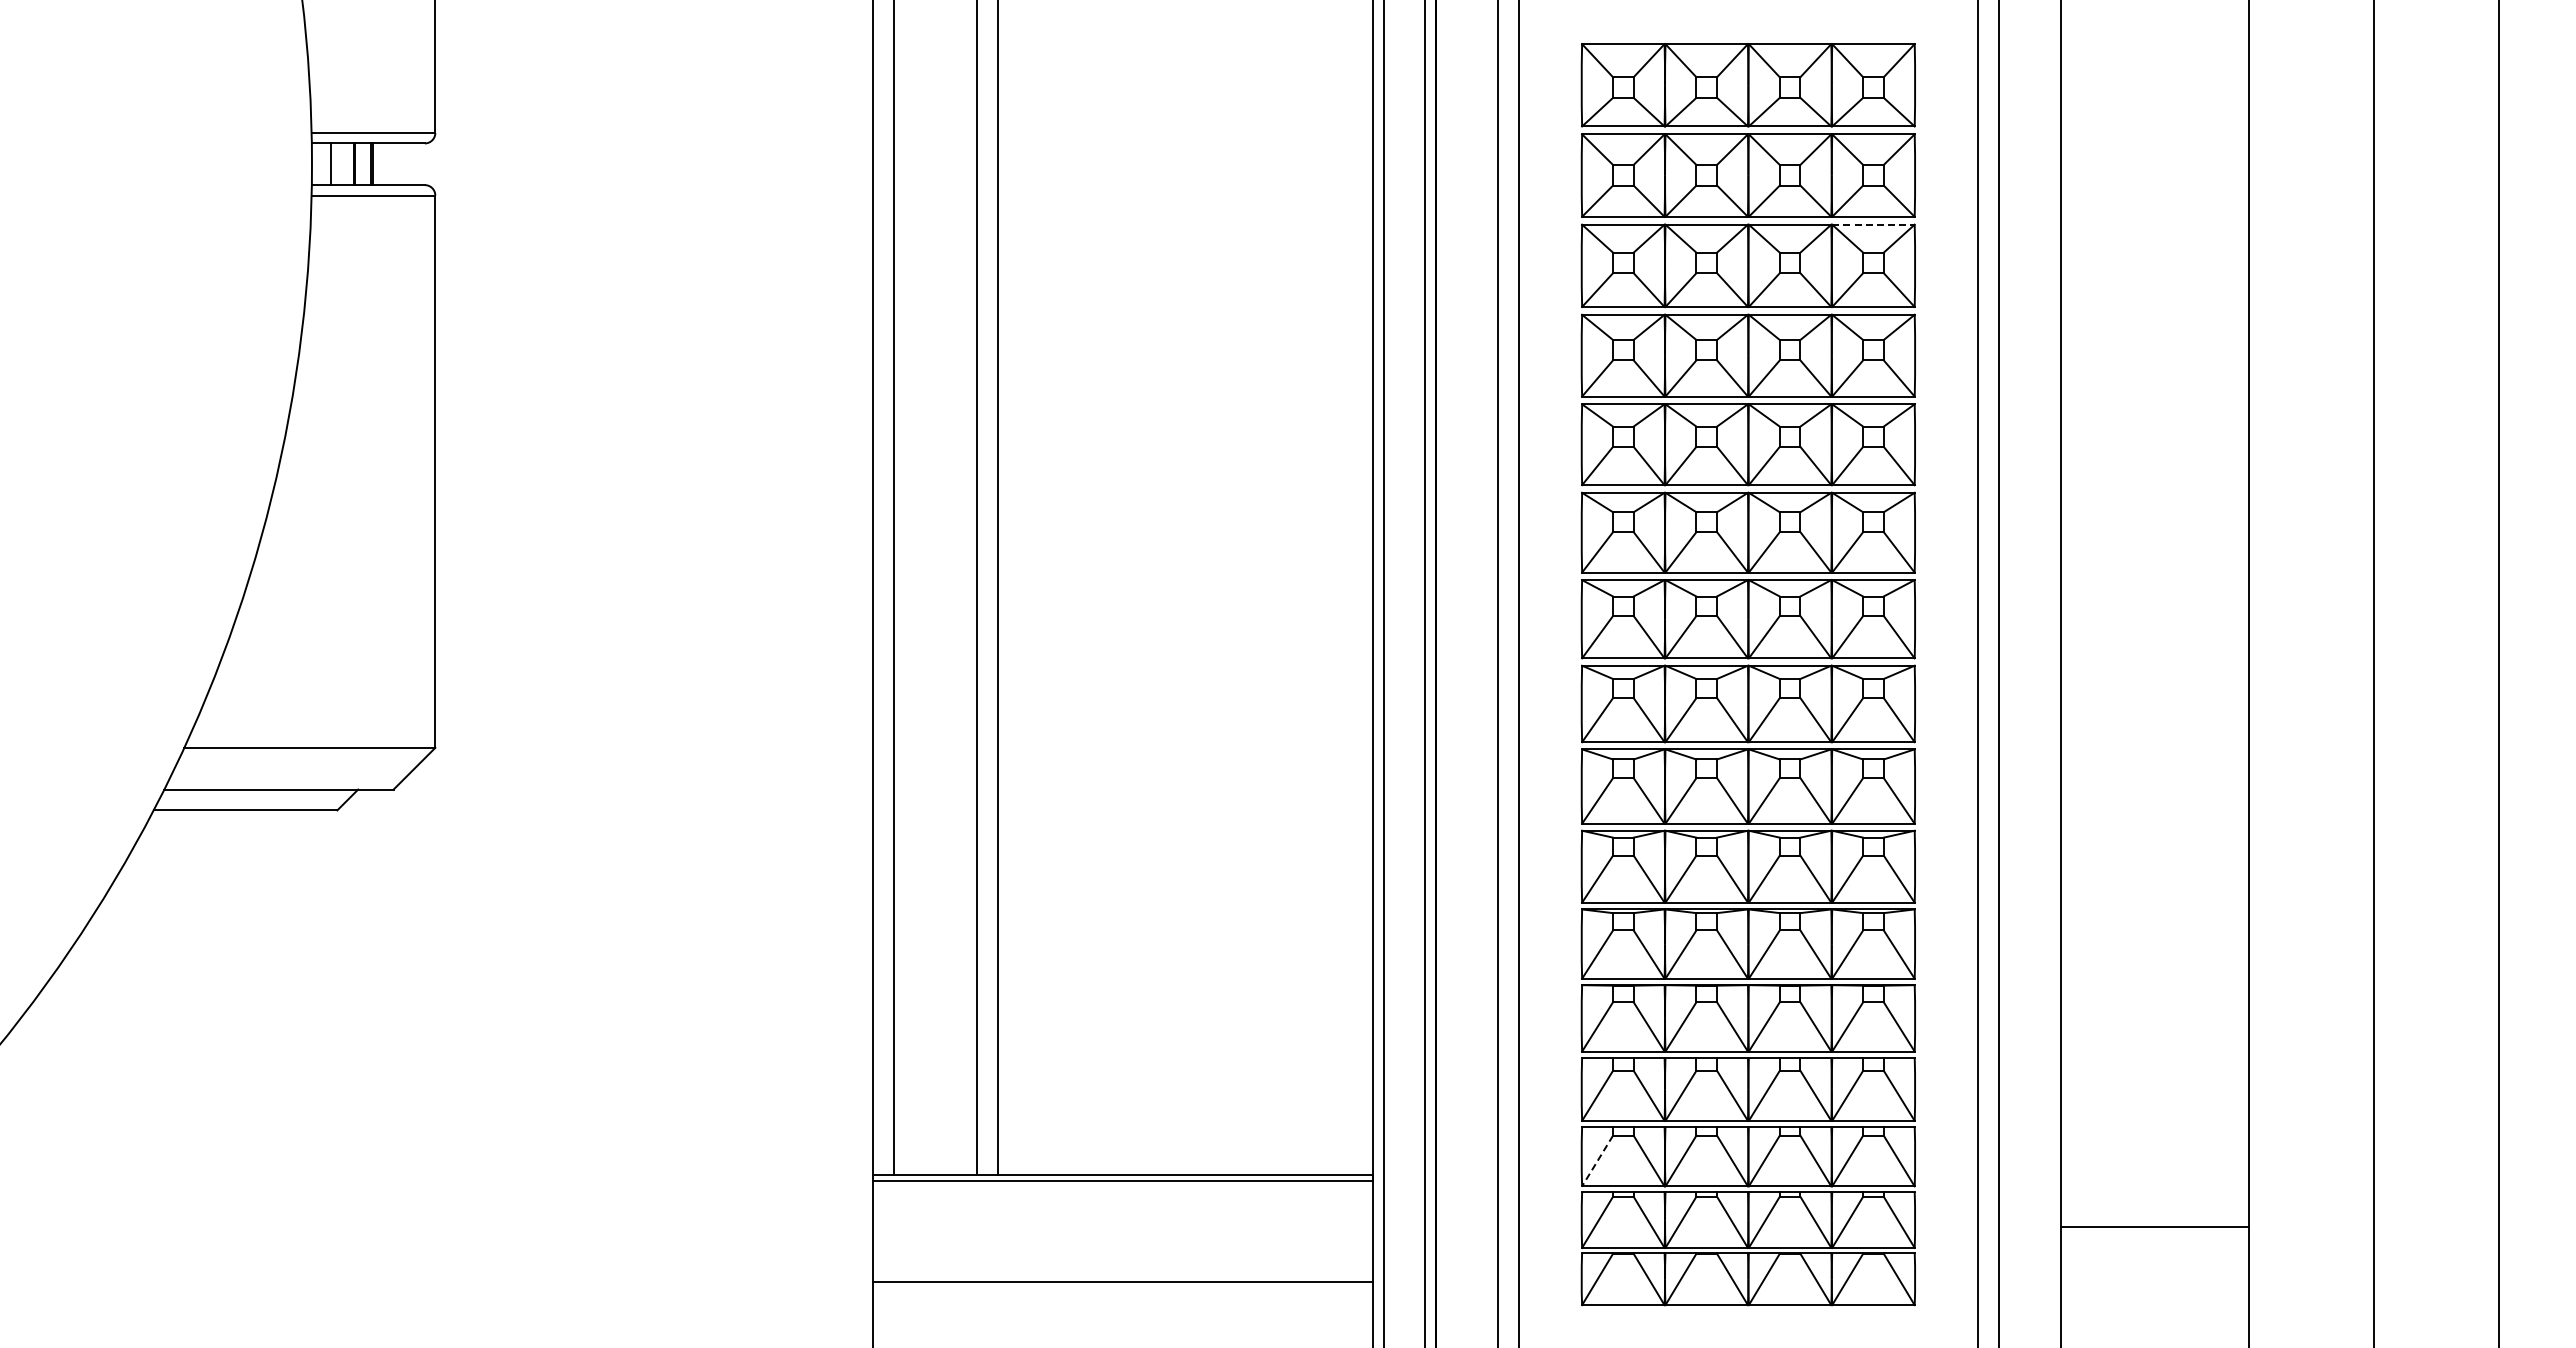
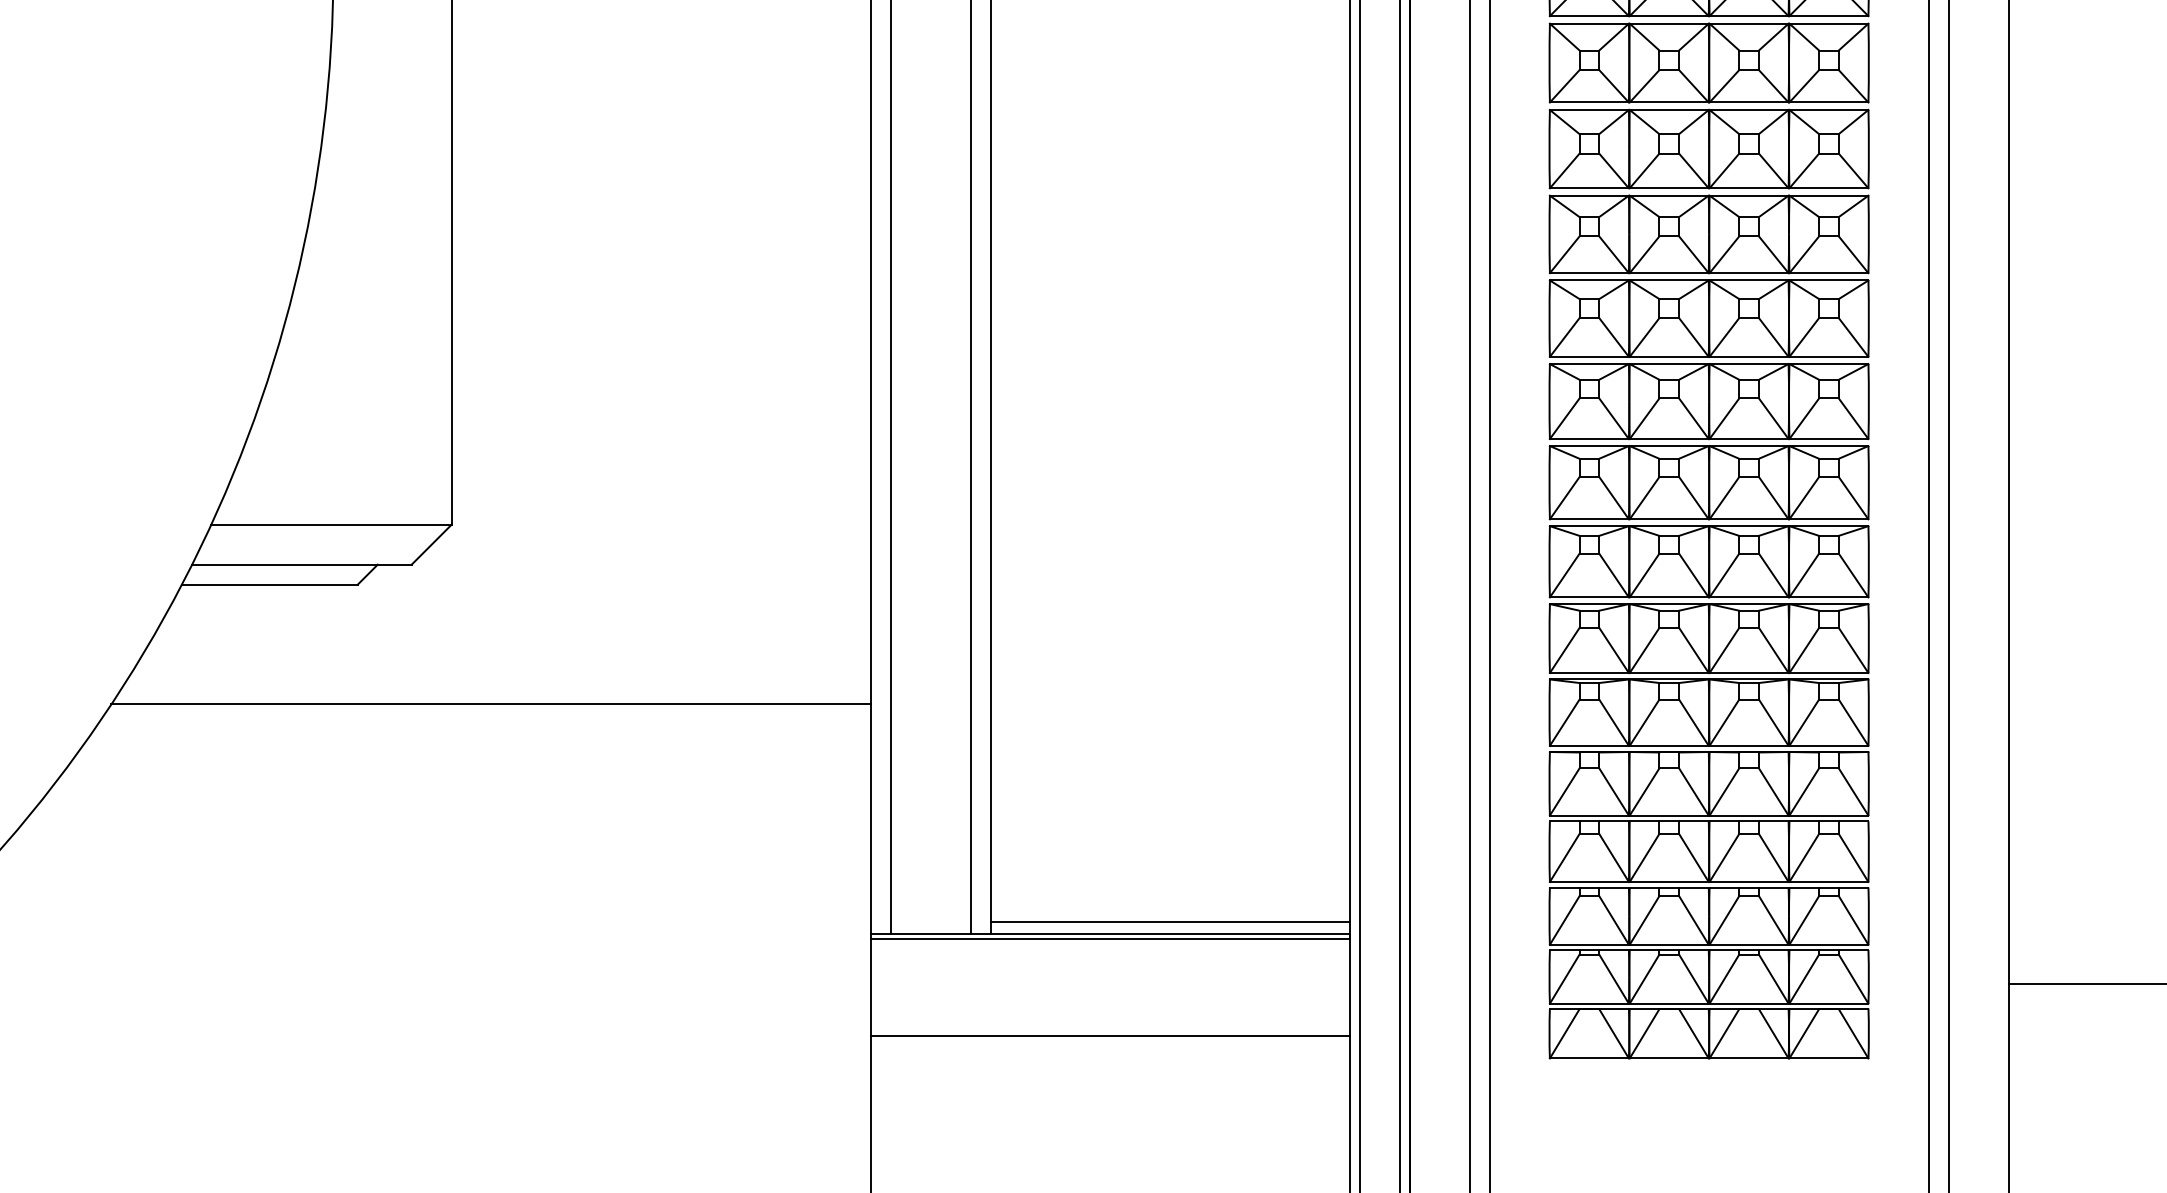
line: (1873, 224) -> (1828, 23), dashed -> solid
line: (476, 935) -> (491, 704), added
line: (1597, 1161) -> (1564, 920), dashed -> solid
line: (1185, 1162) -> (1170, 921), added

